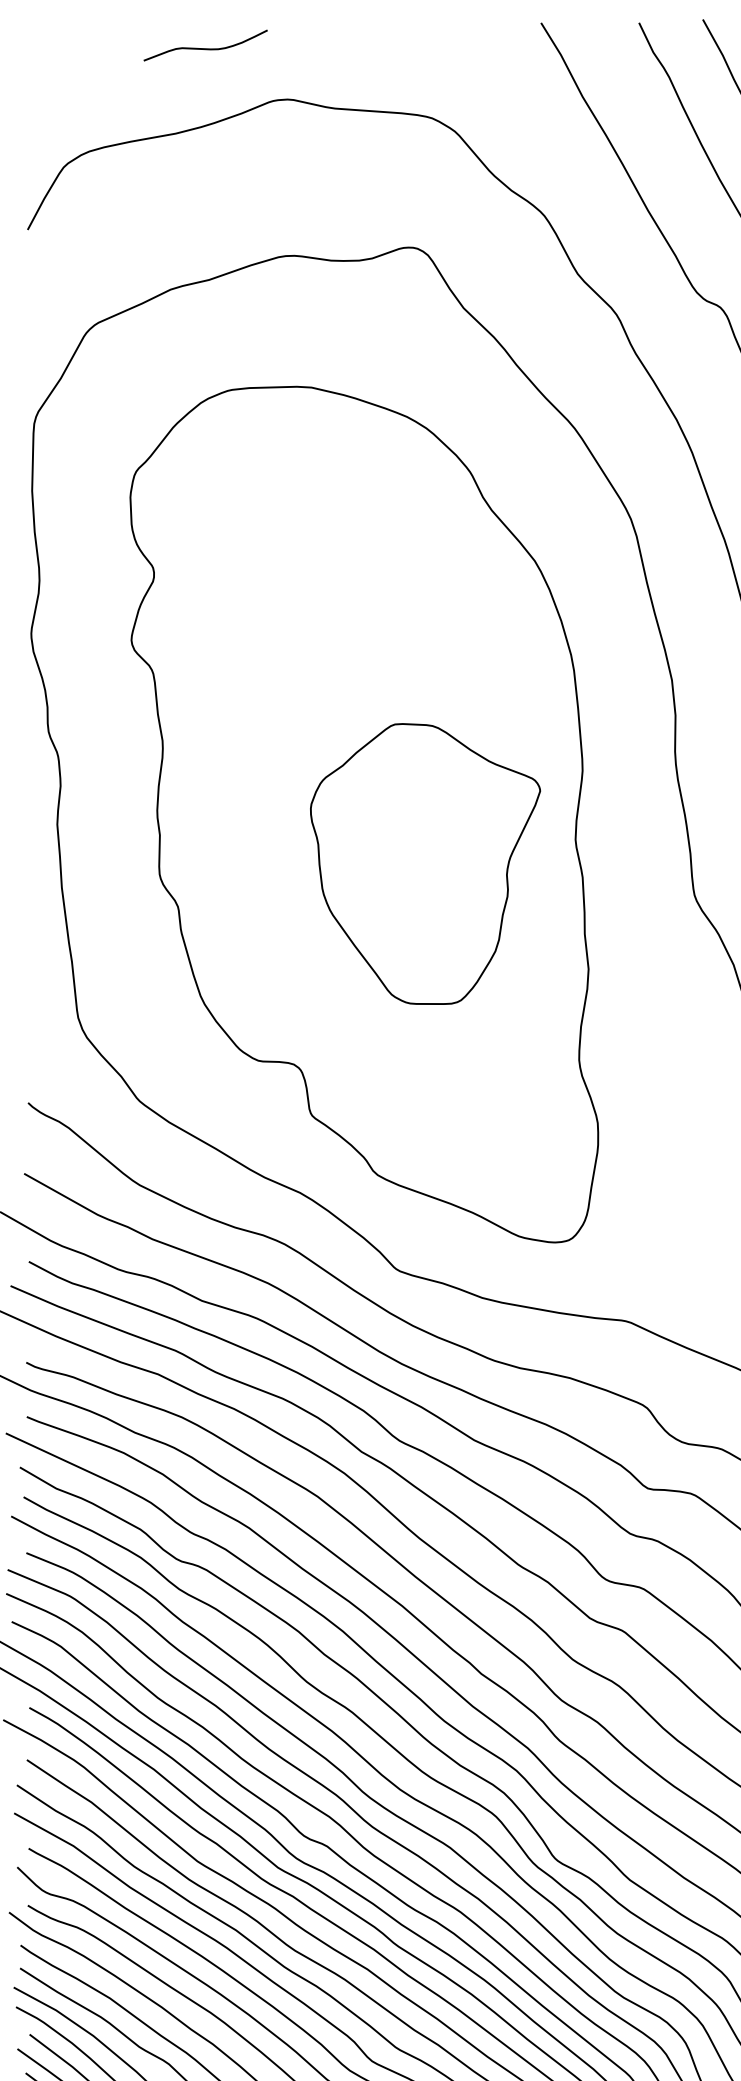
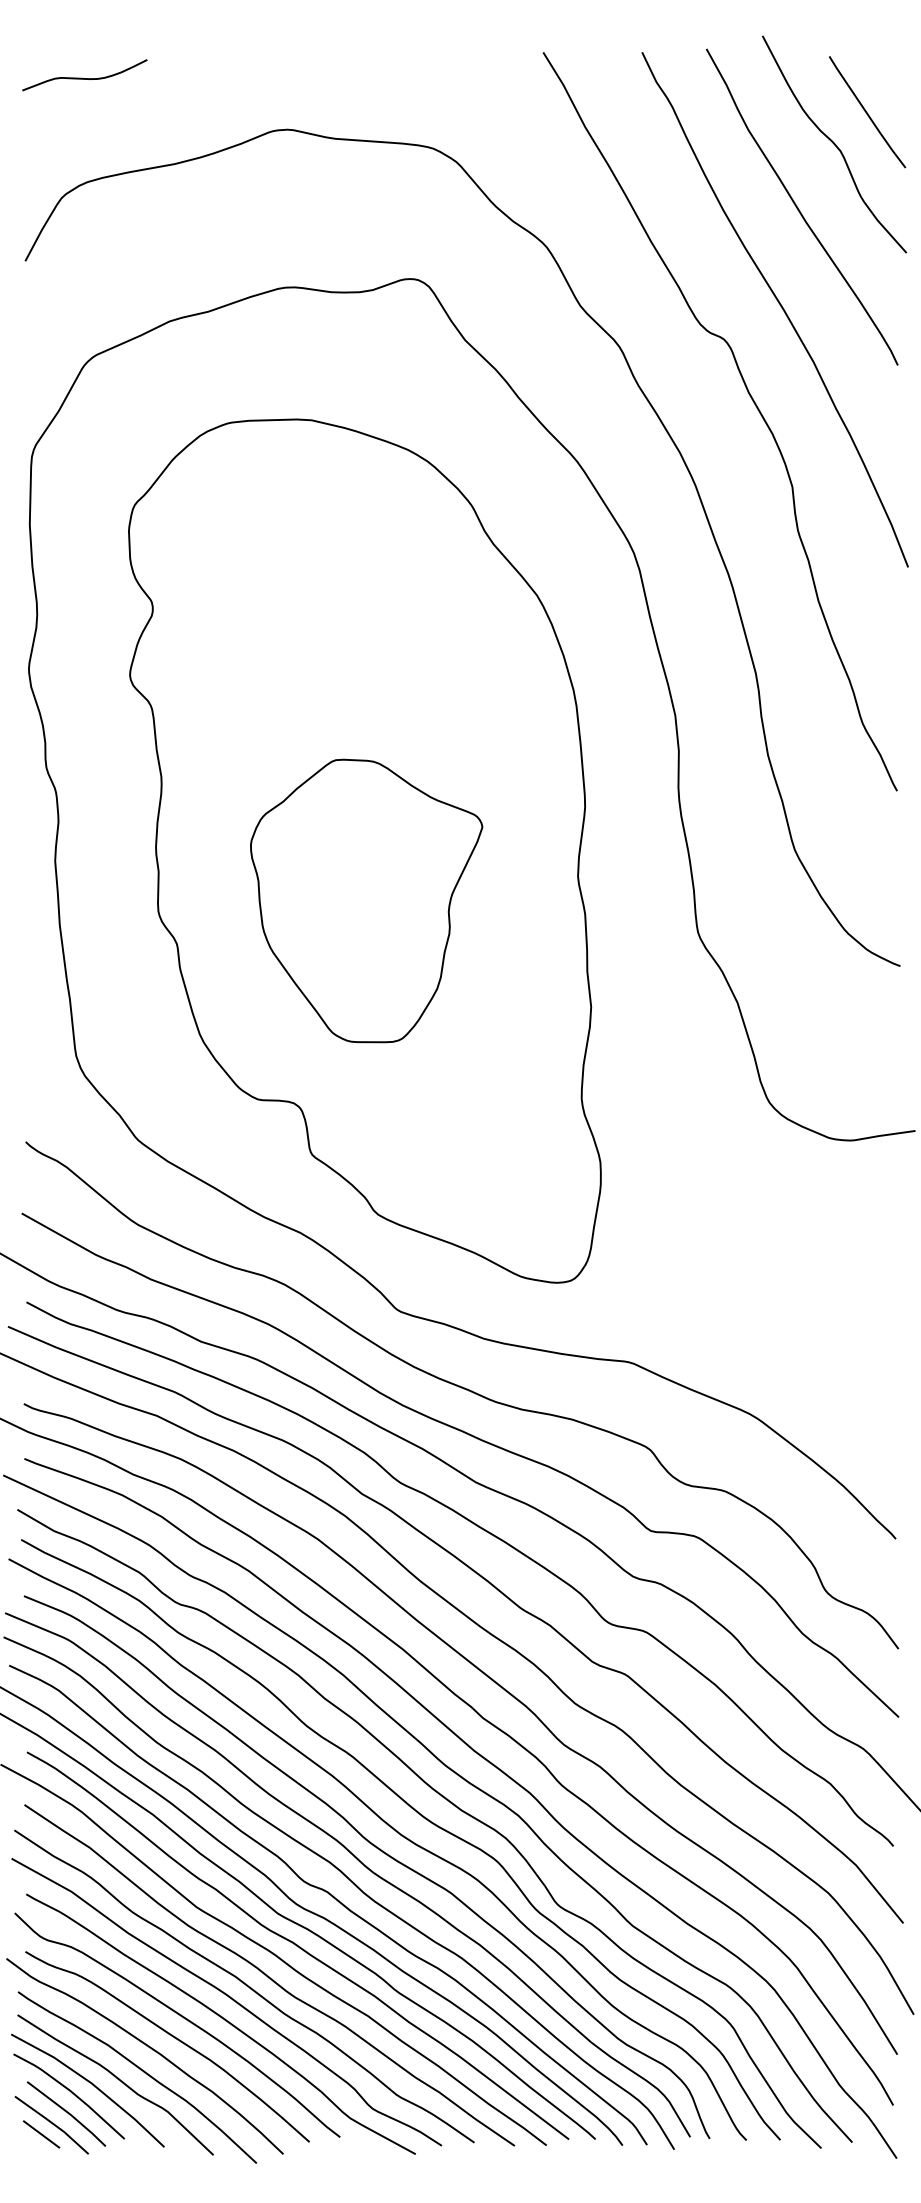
curve: (203, 47) -> (82, 77), moved
part: (425, 863) -> (366, 900), moved

